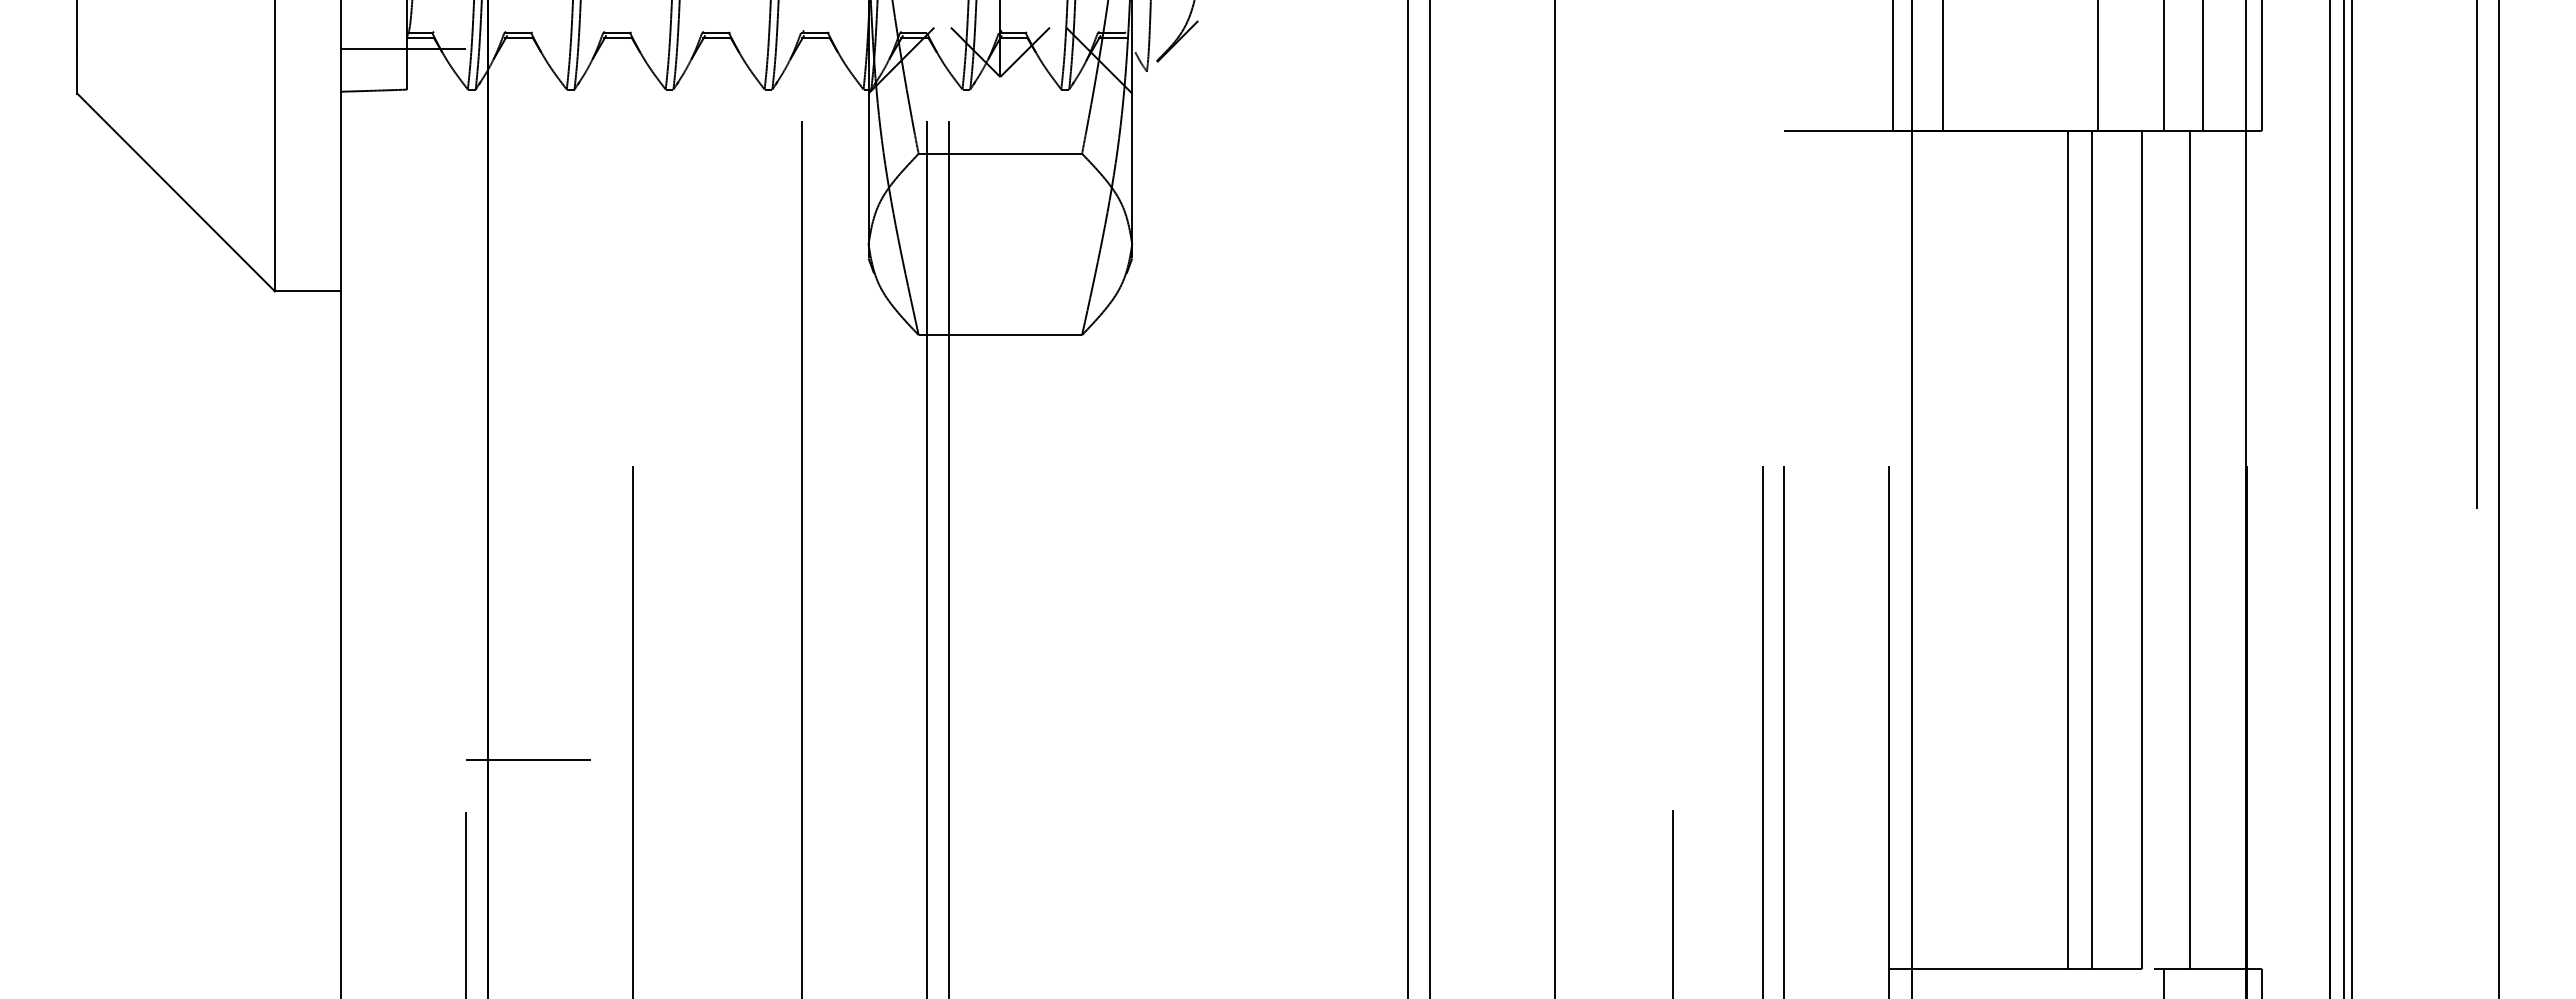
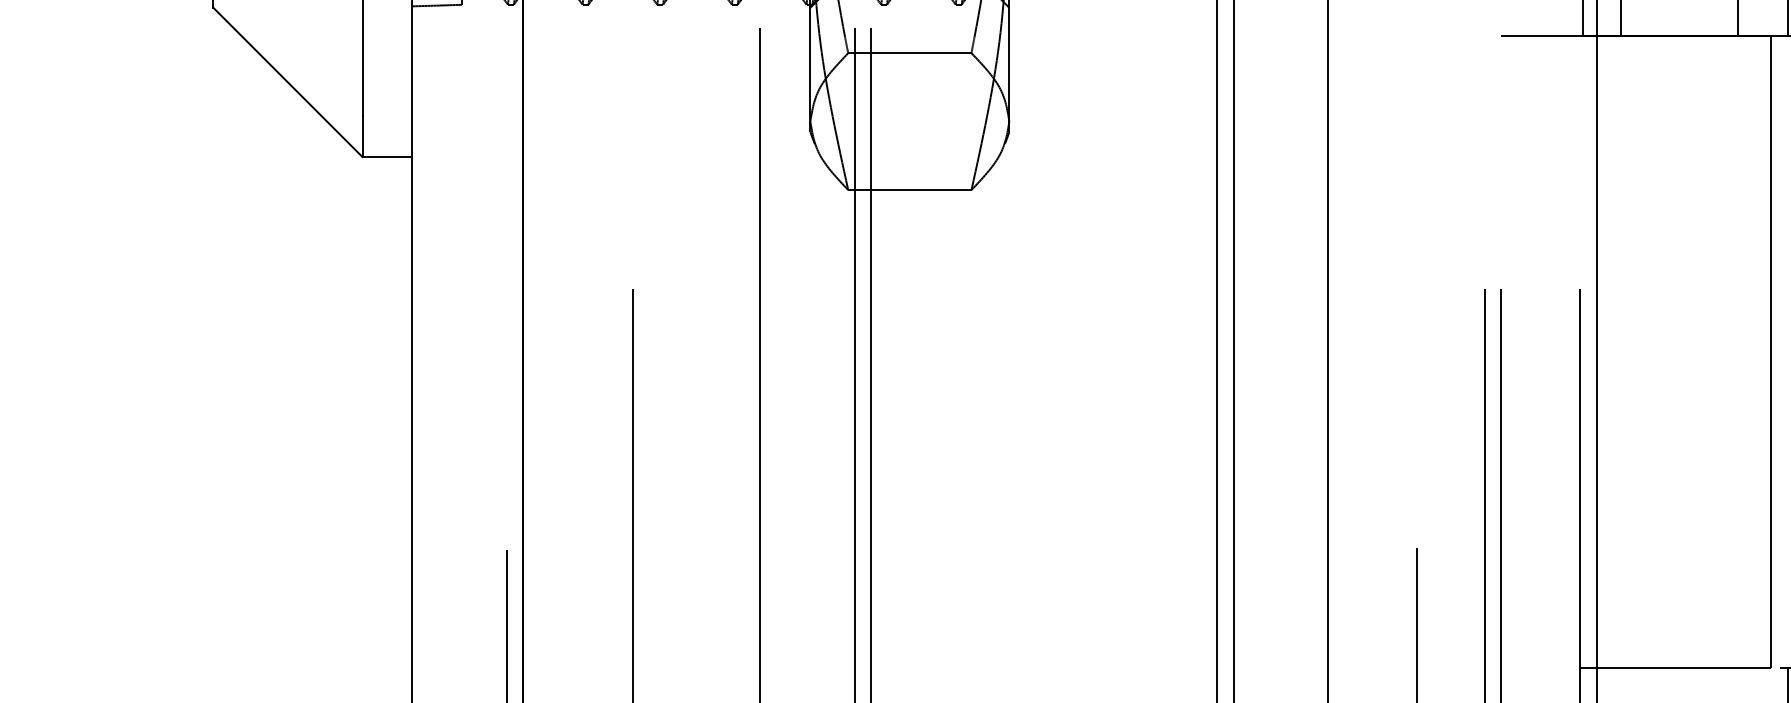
line: (2067, 549) -> (1714, 351), removed
line: (2091, 549) -> (1733, 351), removed
line: (528, 759) -> (553, 510), removed

